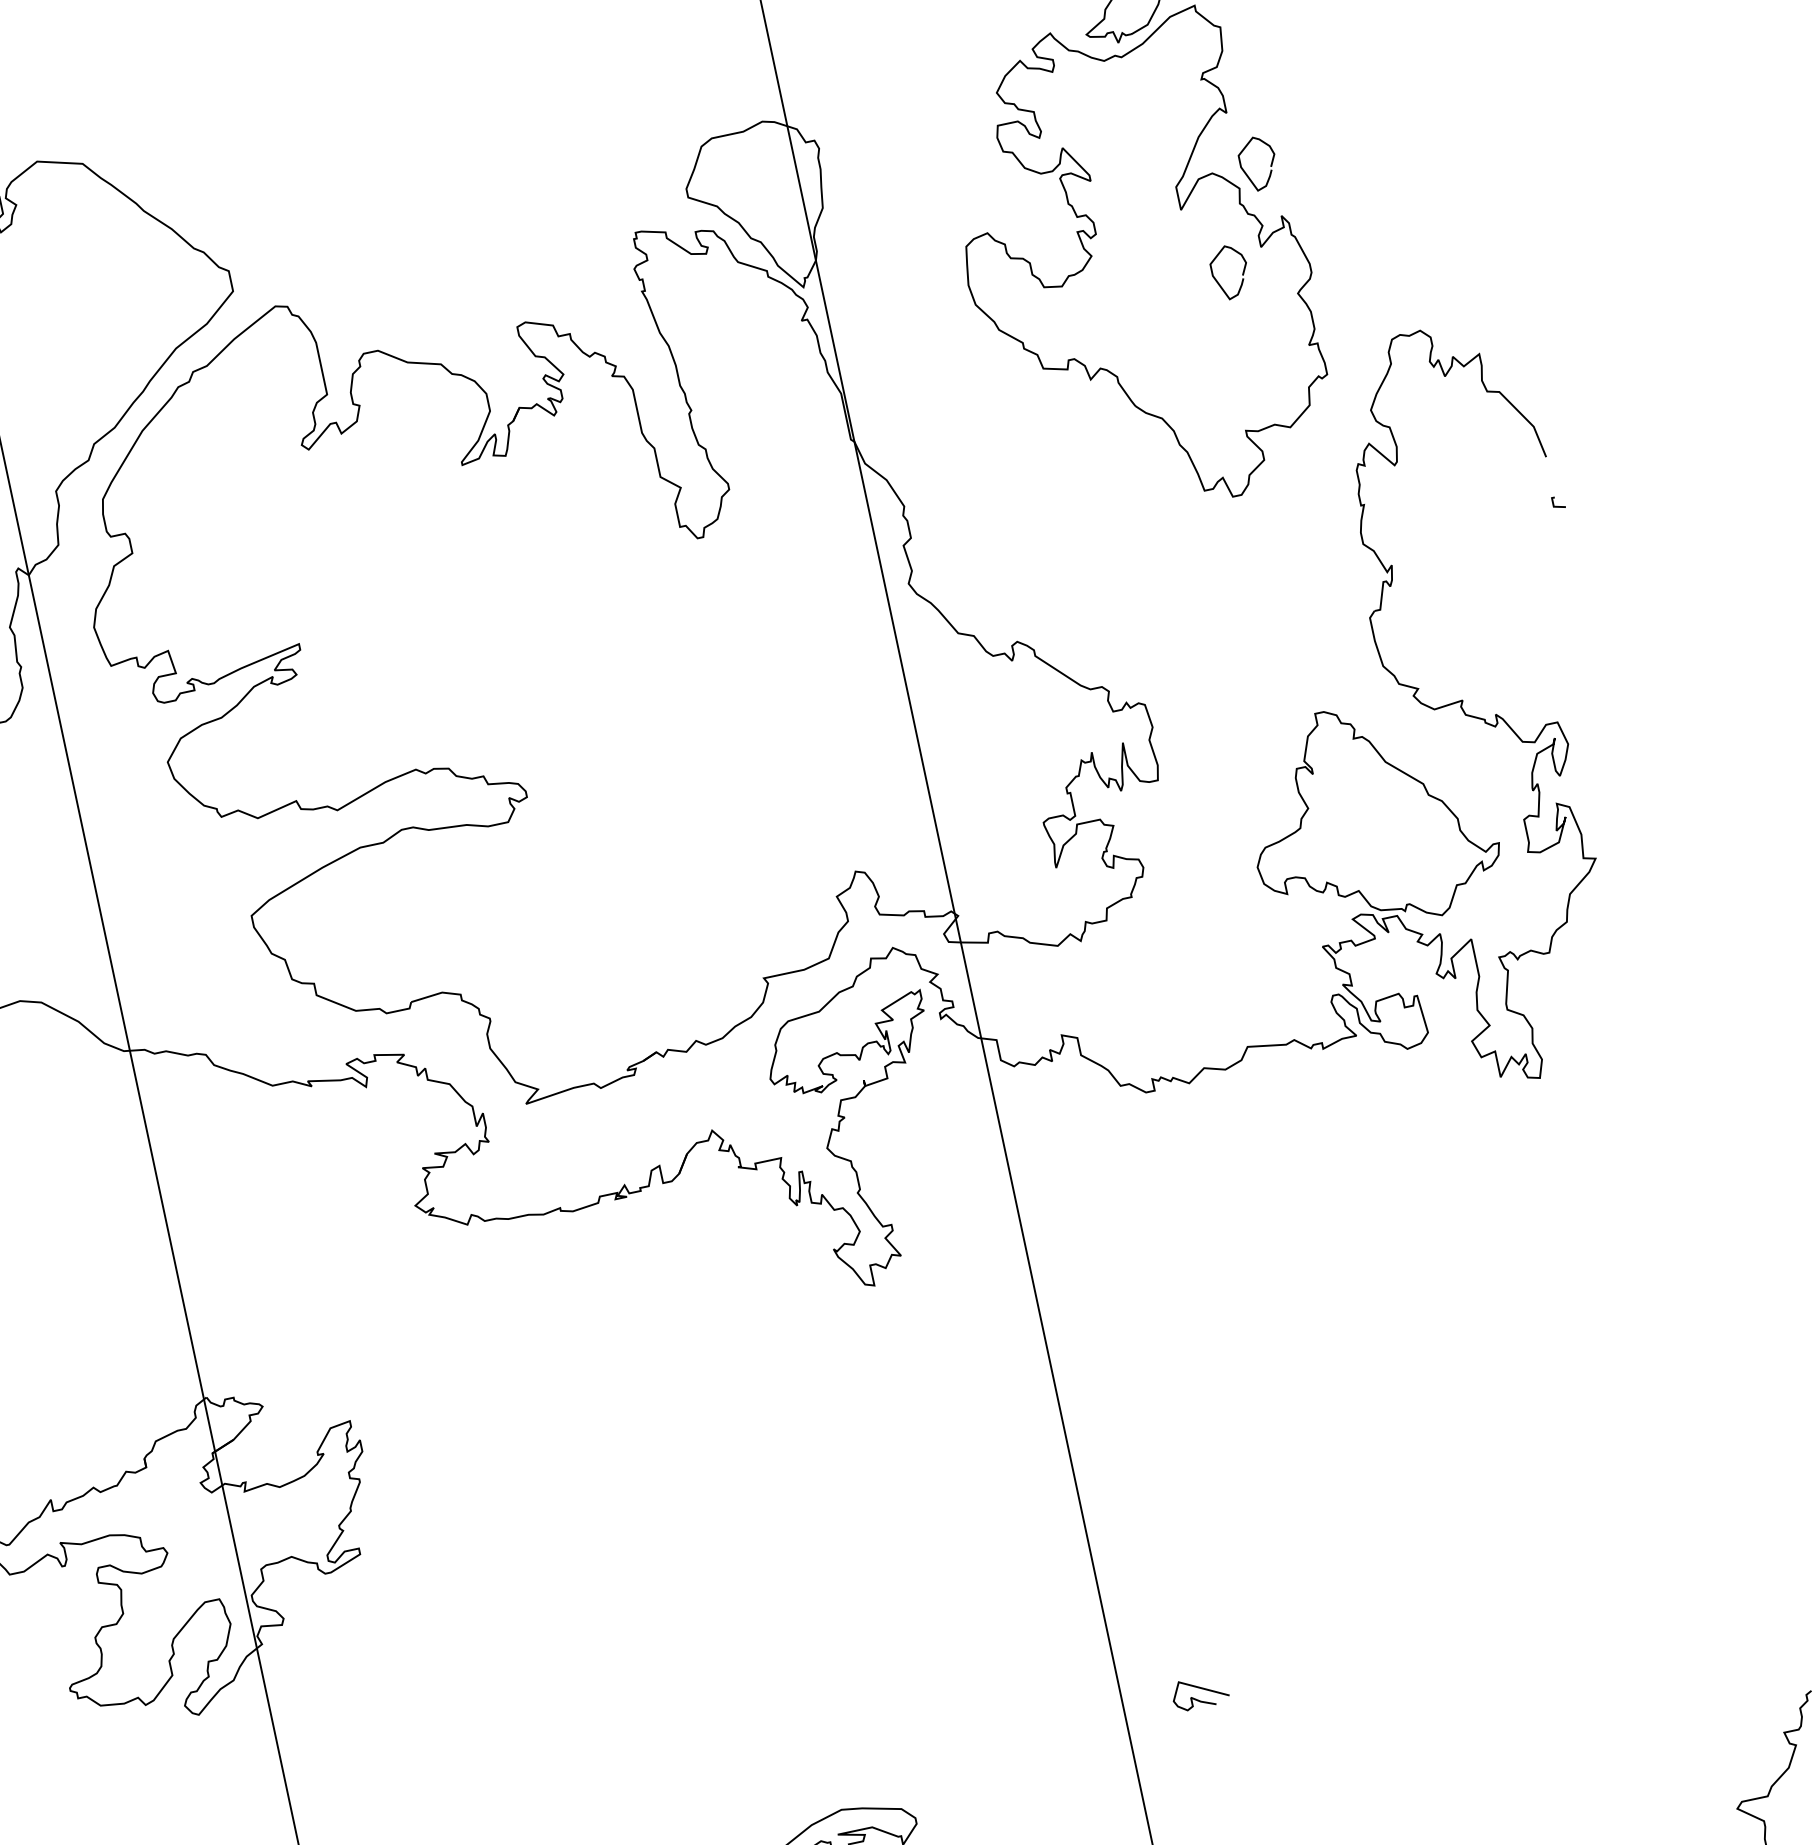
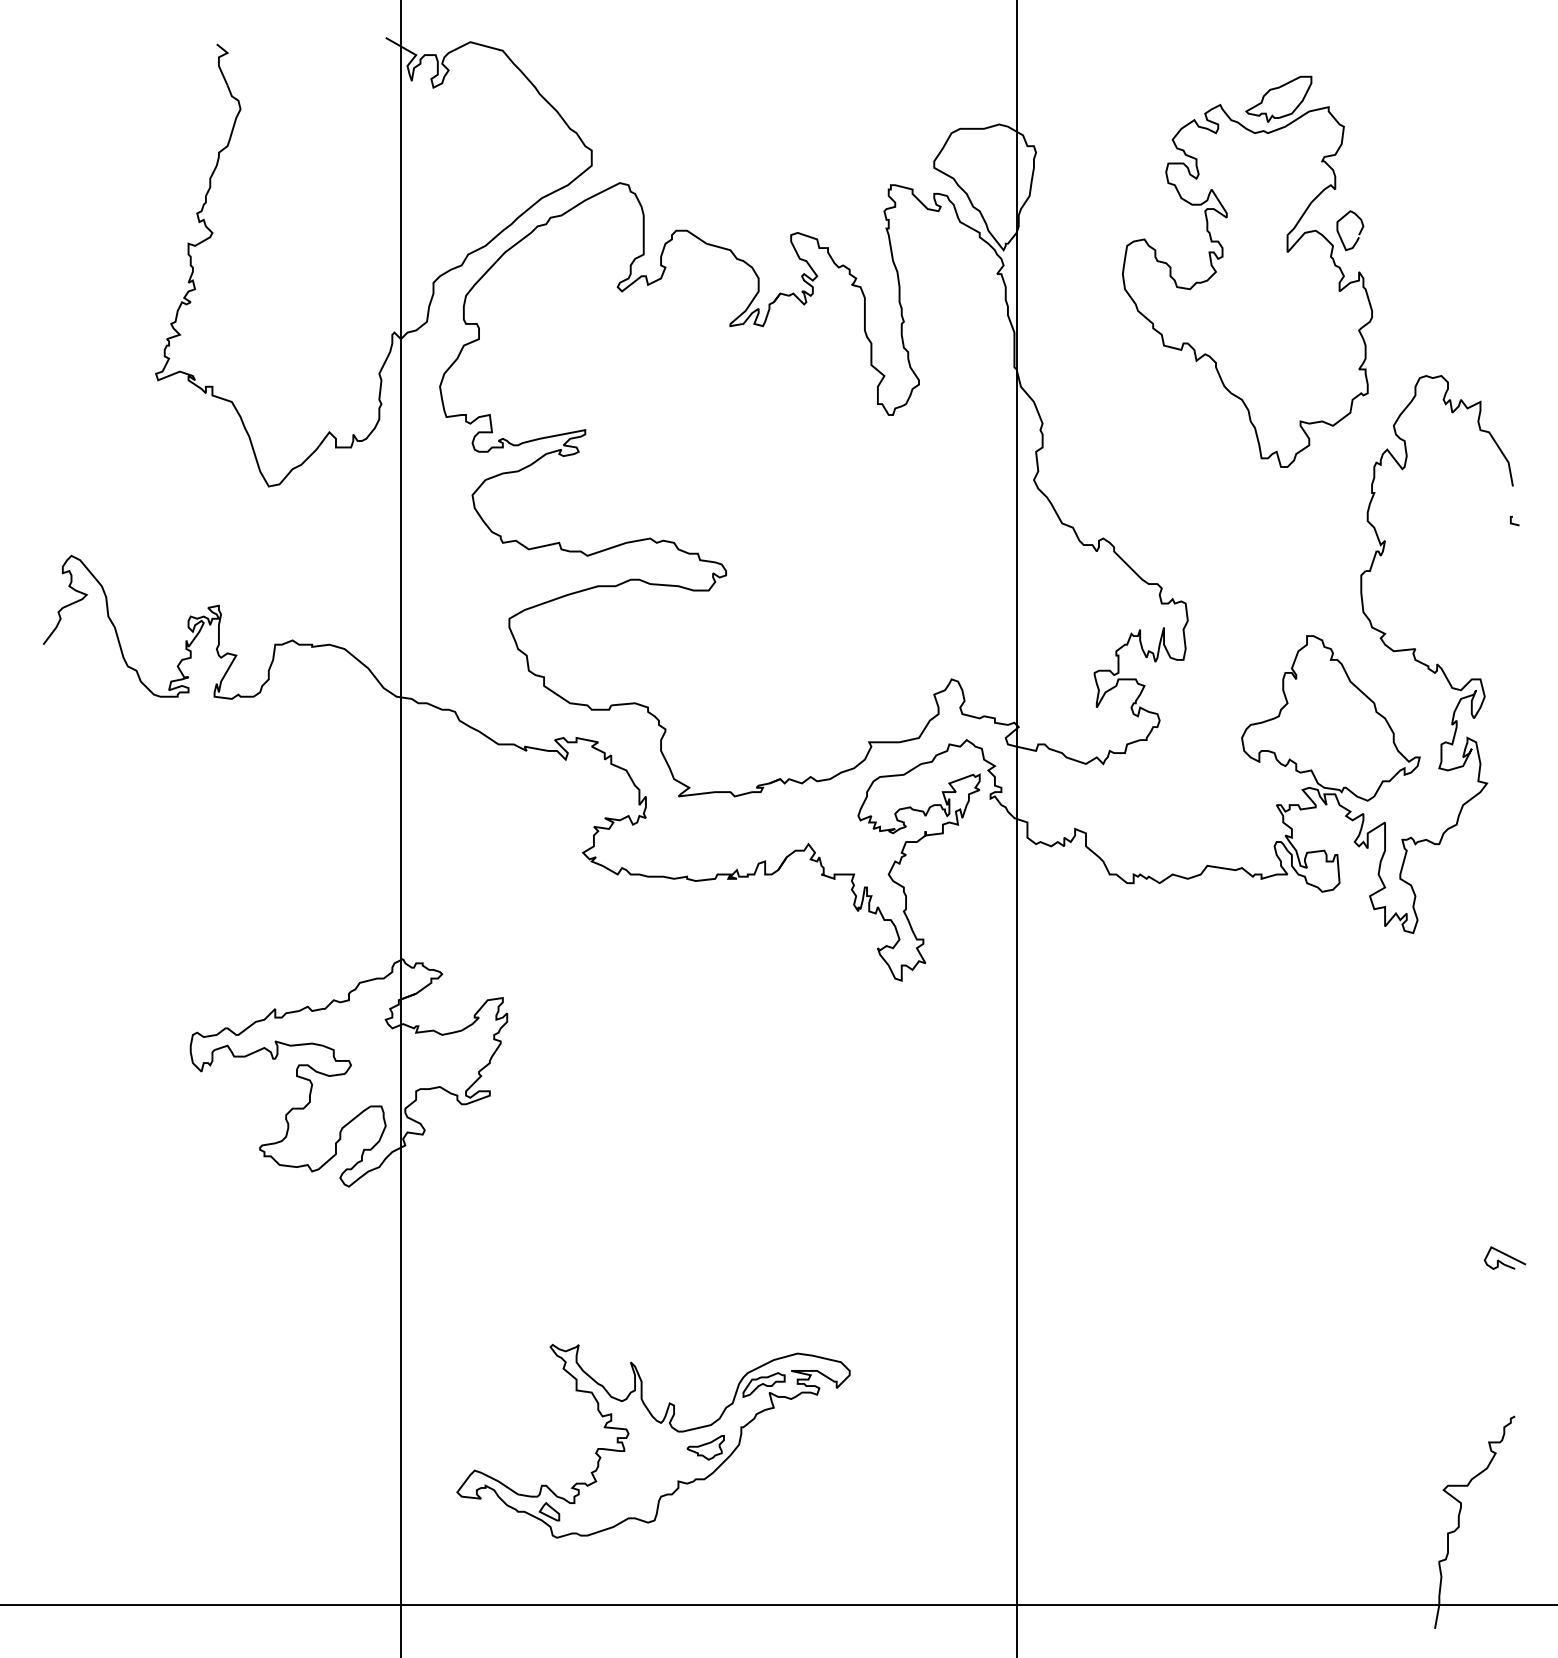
curve: (1241, 273) -> (1321, 307), removed
curve: (1199, 1689) -> (1505, 1255), moved

